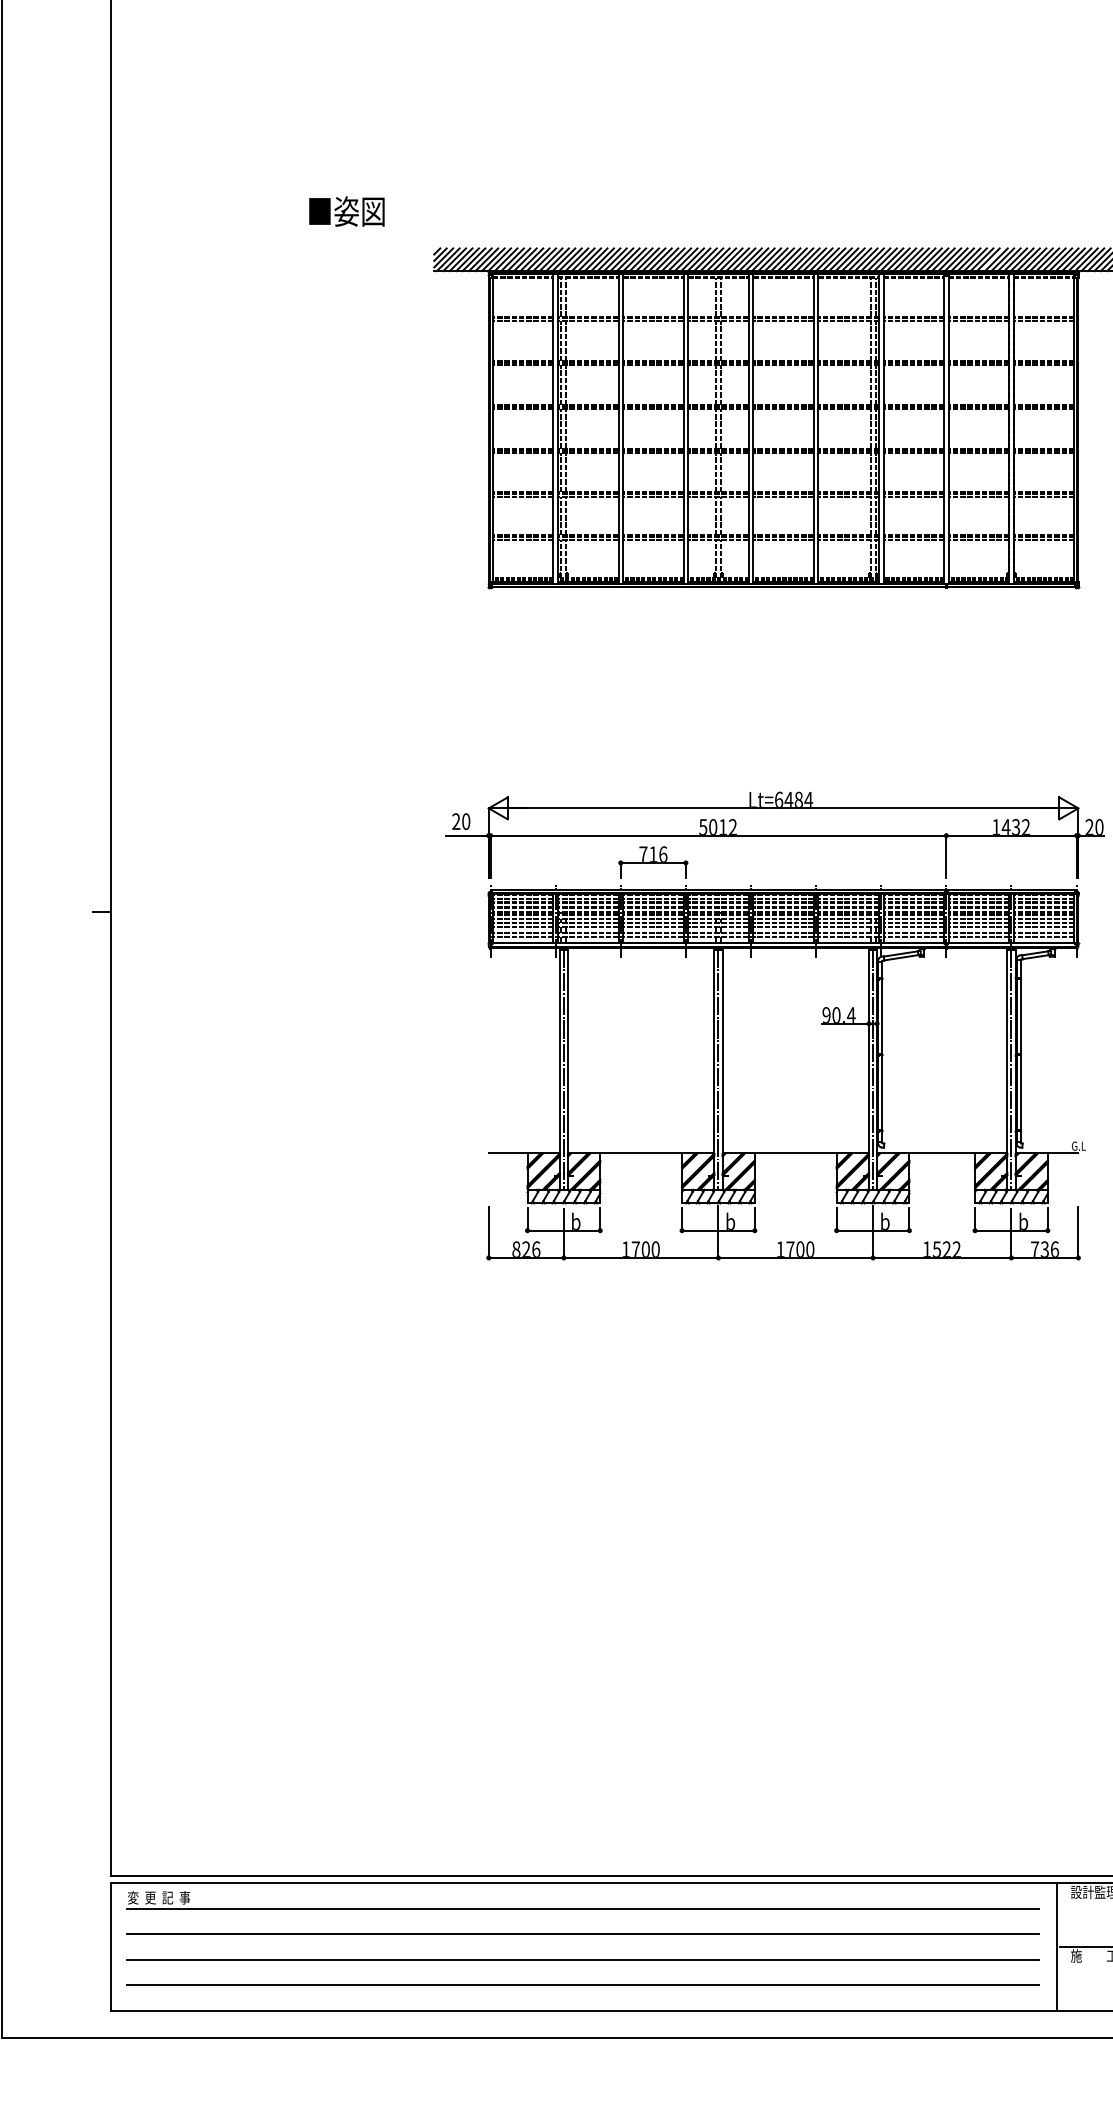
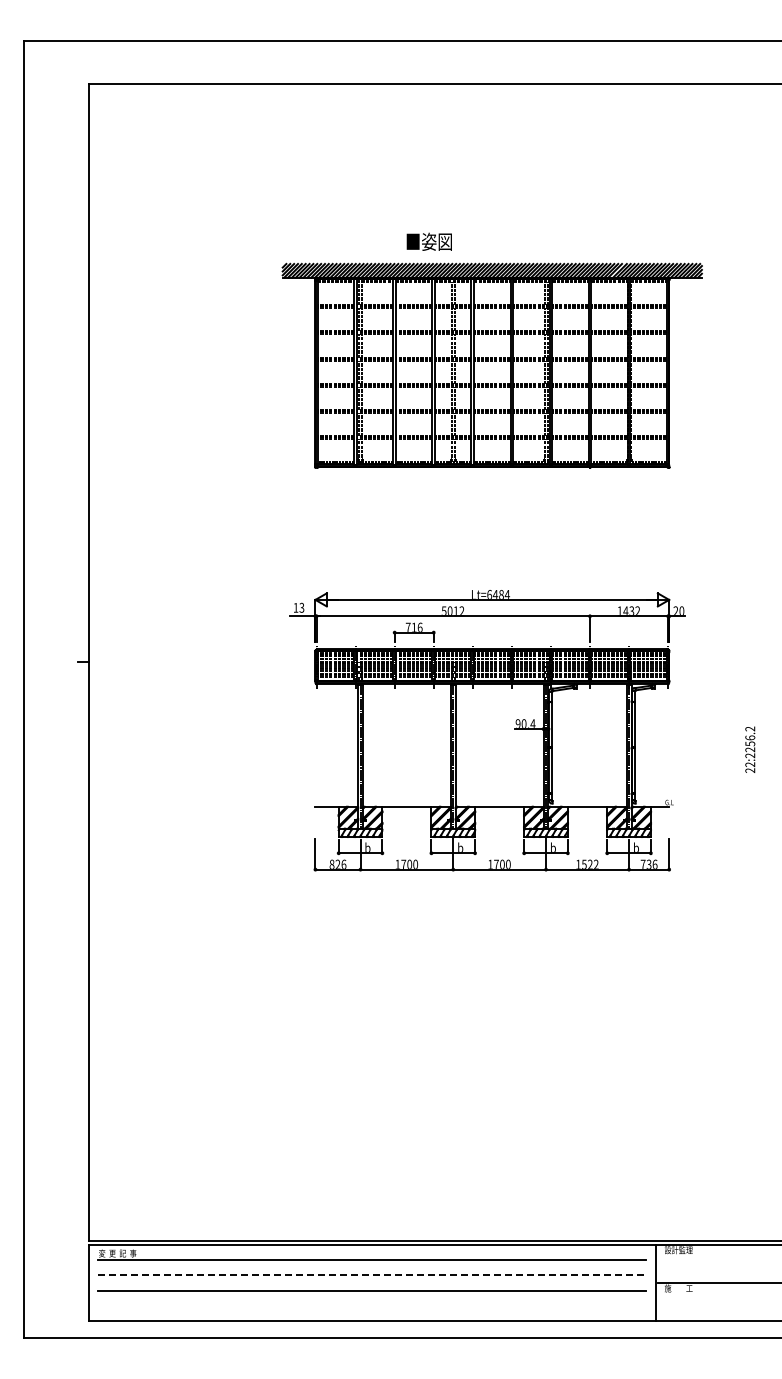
text: (345, 210) -> (428, 241), moved
text: (460, 821) -> (298, 607), 20 -> 13
line: (582, 1934) -> (371, 1275), solid -> dashed
line: (582, 1984) -> (371, 1305), removed

